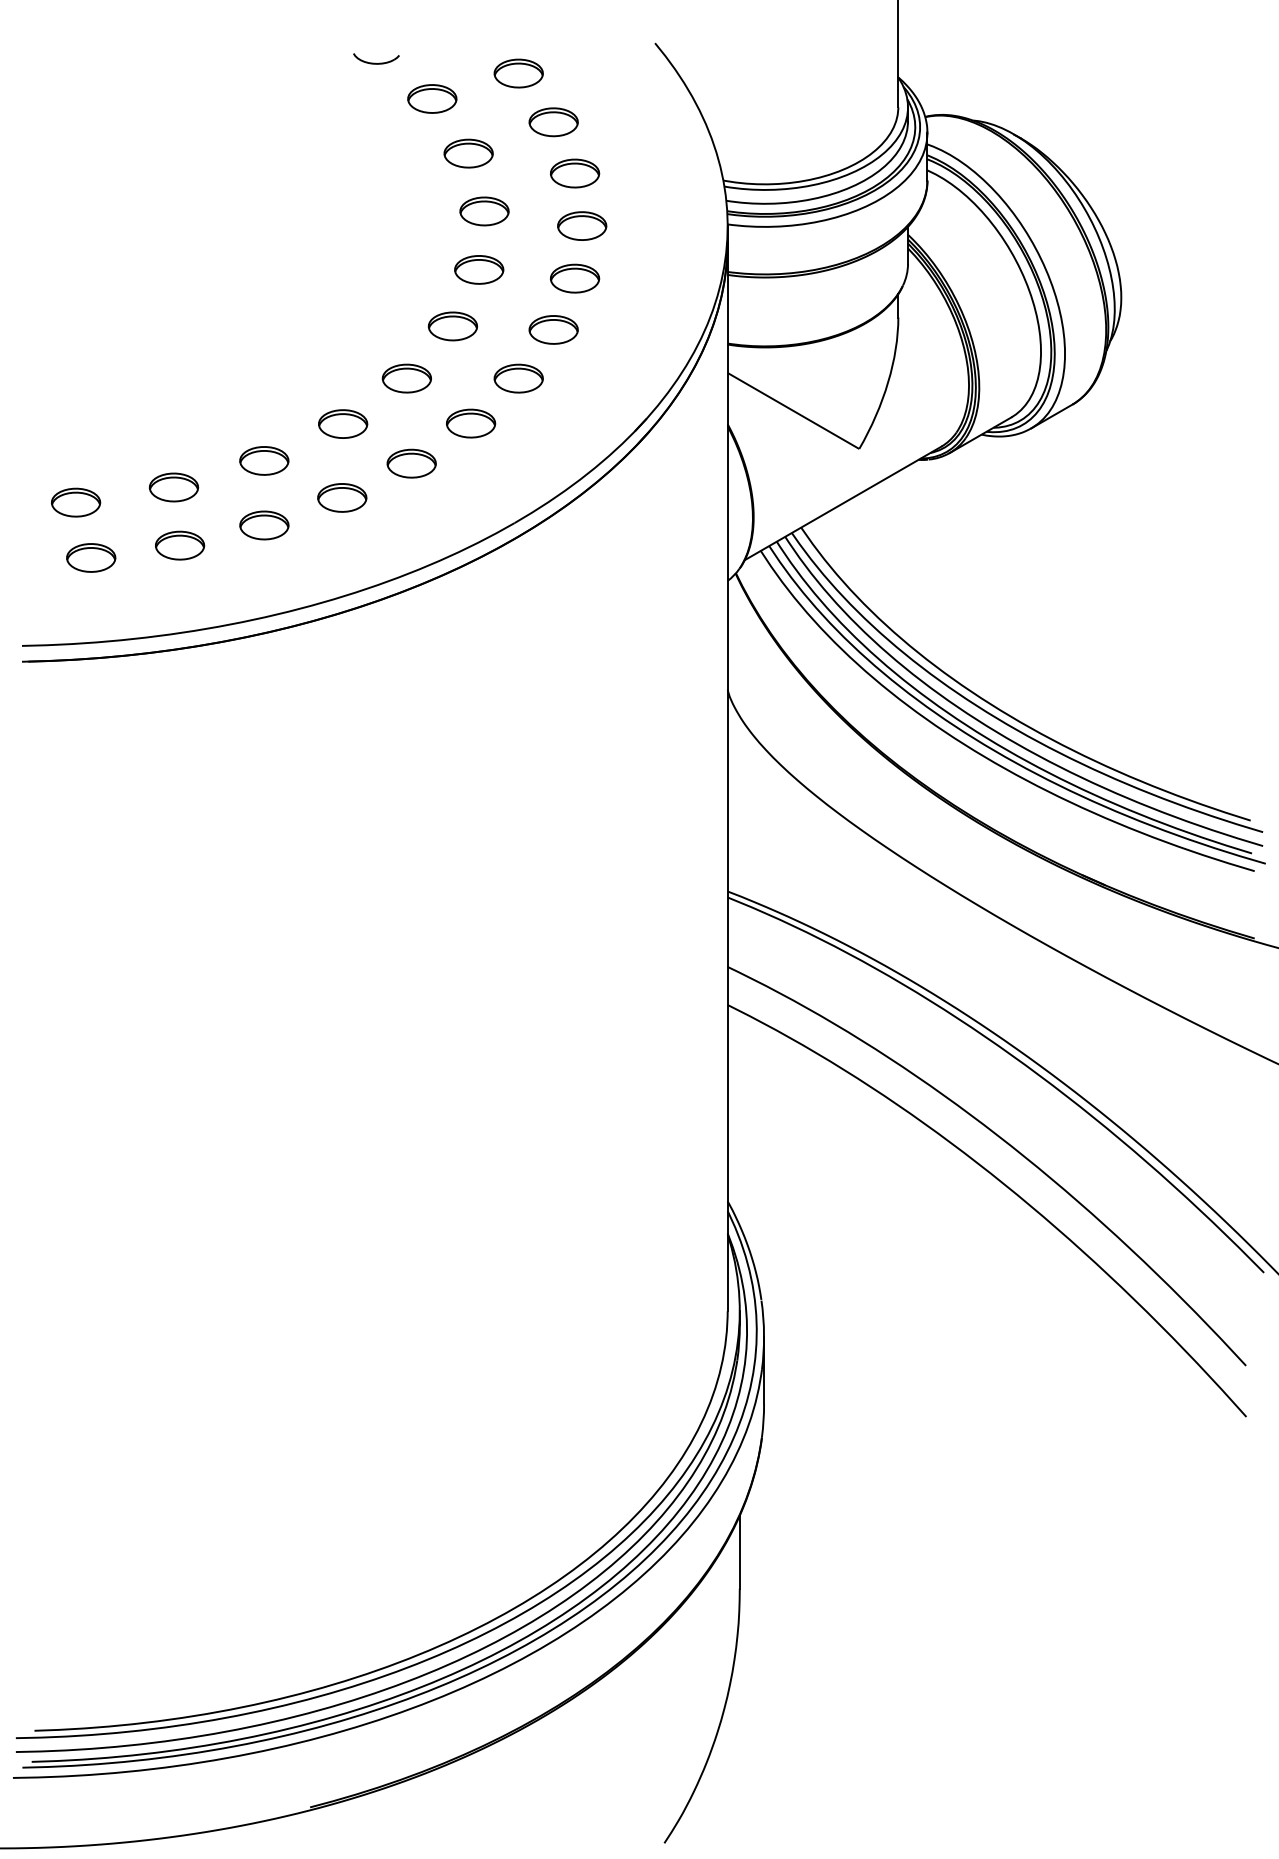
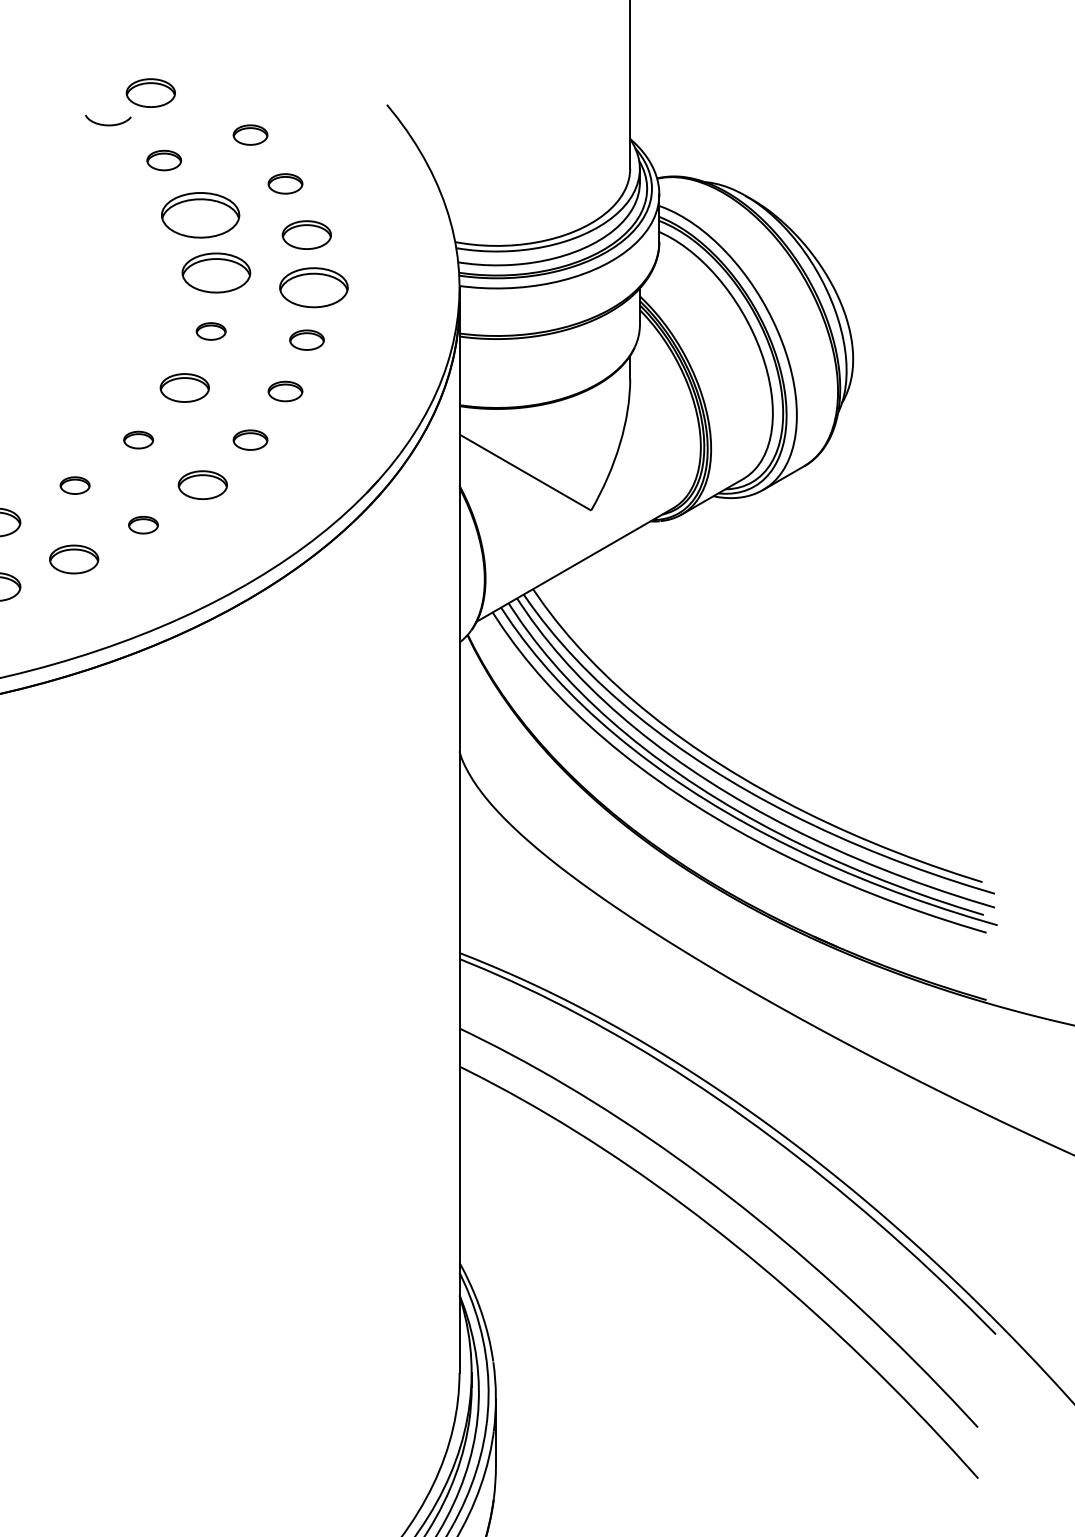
part: (419, 31) -> (151, 93), added
part: (518, 73) -> (250, 135), size x0.7
part: (432, 98) -> (164, 160), size x0.7
part: (553, 122) -> (285, 184), size x0.7
part: (468, 153) -> (200, 215), size x1.6
part: (484, 211) -> (216, 273), size x1.4
part: (582, 225) -> (314, 287), size x1.4
part: (479, 269) -> (211, 331), size x0.6
part: (575, 278) -> (307, 340), size x0.7
part: (553, 329) -> (285, 391), size x0.7
part: (406, 378) -> (138, 440), size x0.6
part: (518, 378) -> (250, 440), size x0.7
part: (343, 423) -> (75, 485), size x0.6
part: (411, 463) -> (143, 525), size x0.6

